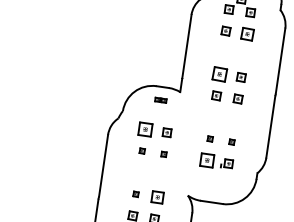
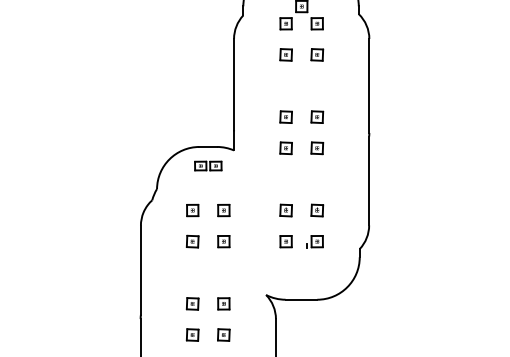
part: (247, 34) -> (317, 54), size x0.71
part: (219, 73) -> (285, 116), size x0.62
part: (161, 99) -> (208, 165), size x1.67
part: (145, 129) -> (192, 210), size x0.62
part: (209, 138) -> (285, 210), size x1.67
part: (232, 142) -> (317, 210), size x1.67
part: (142, 151) -> (192, 241), size x1.67
part: (163, 154) -> (223, 241), size x1.67
part: (206, 160) -> (285, 241), size x0.62
part: (135, 194) -> (192, 303), size x1.67
part: (157, 197) -> (223, 303), size x0.71

